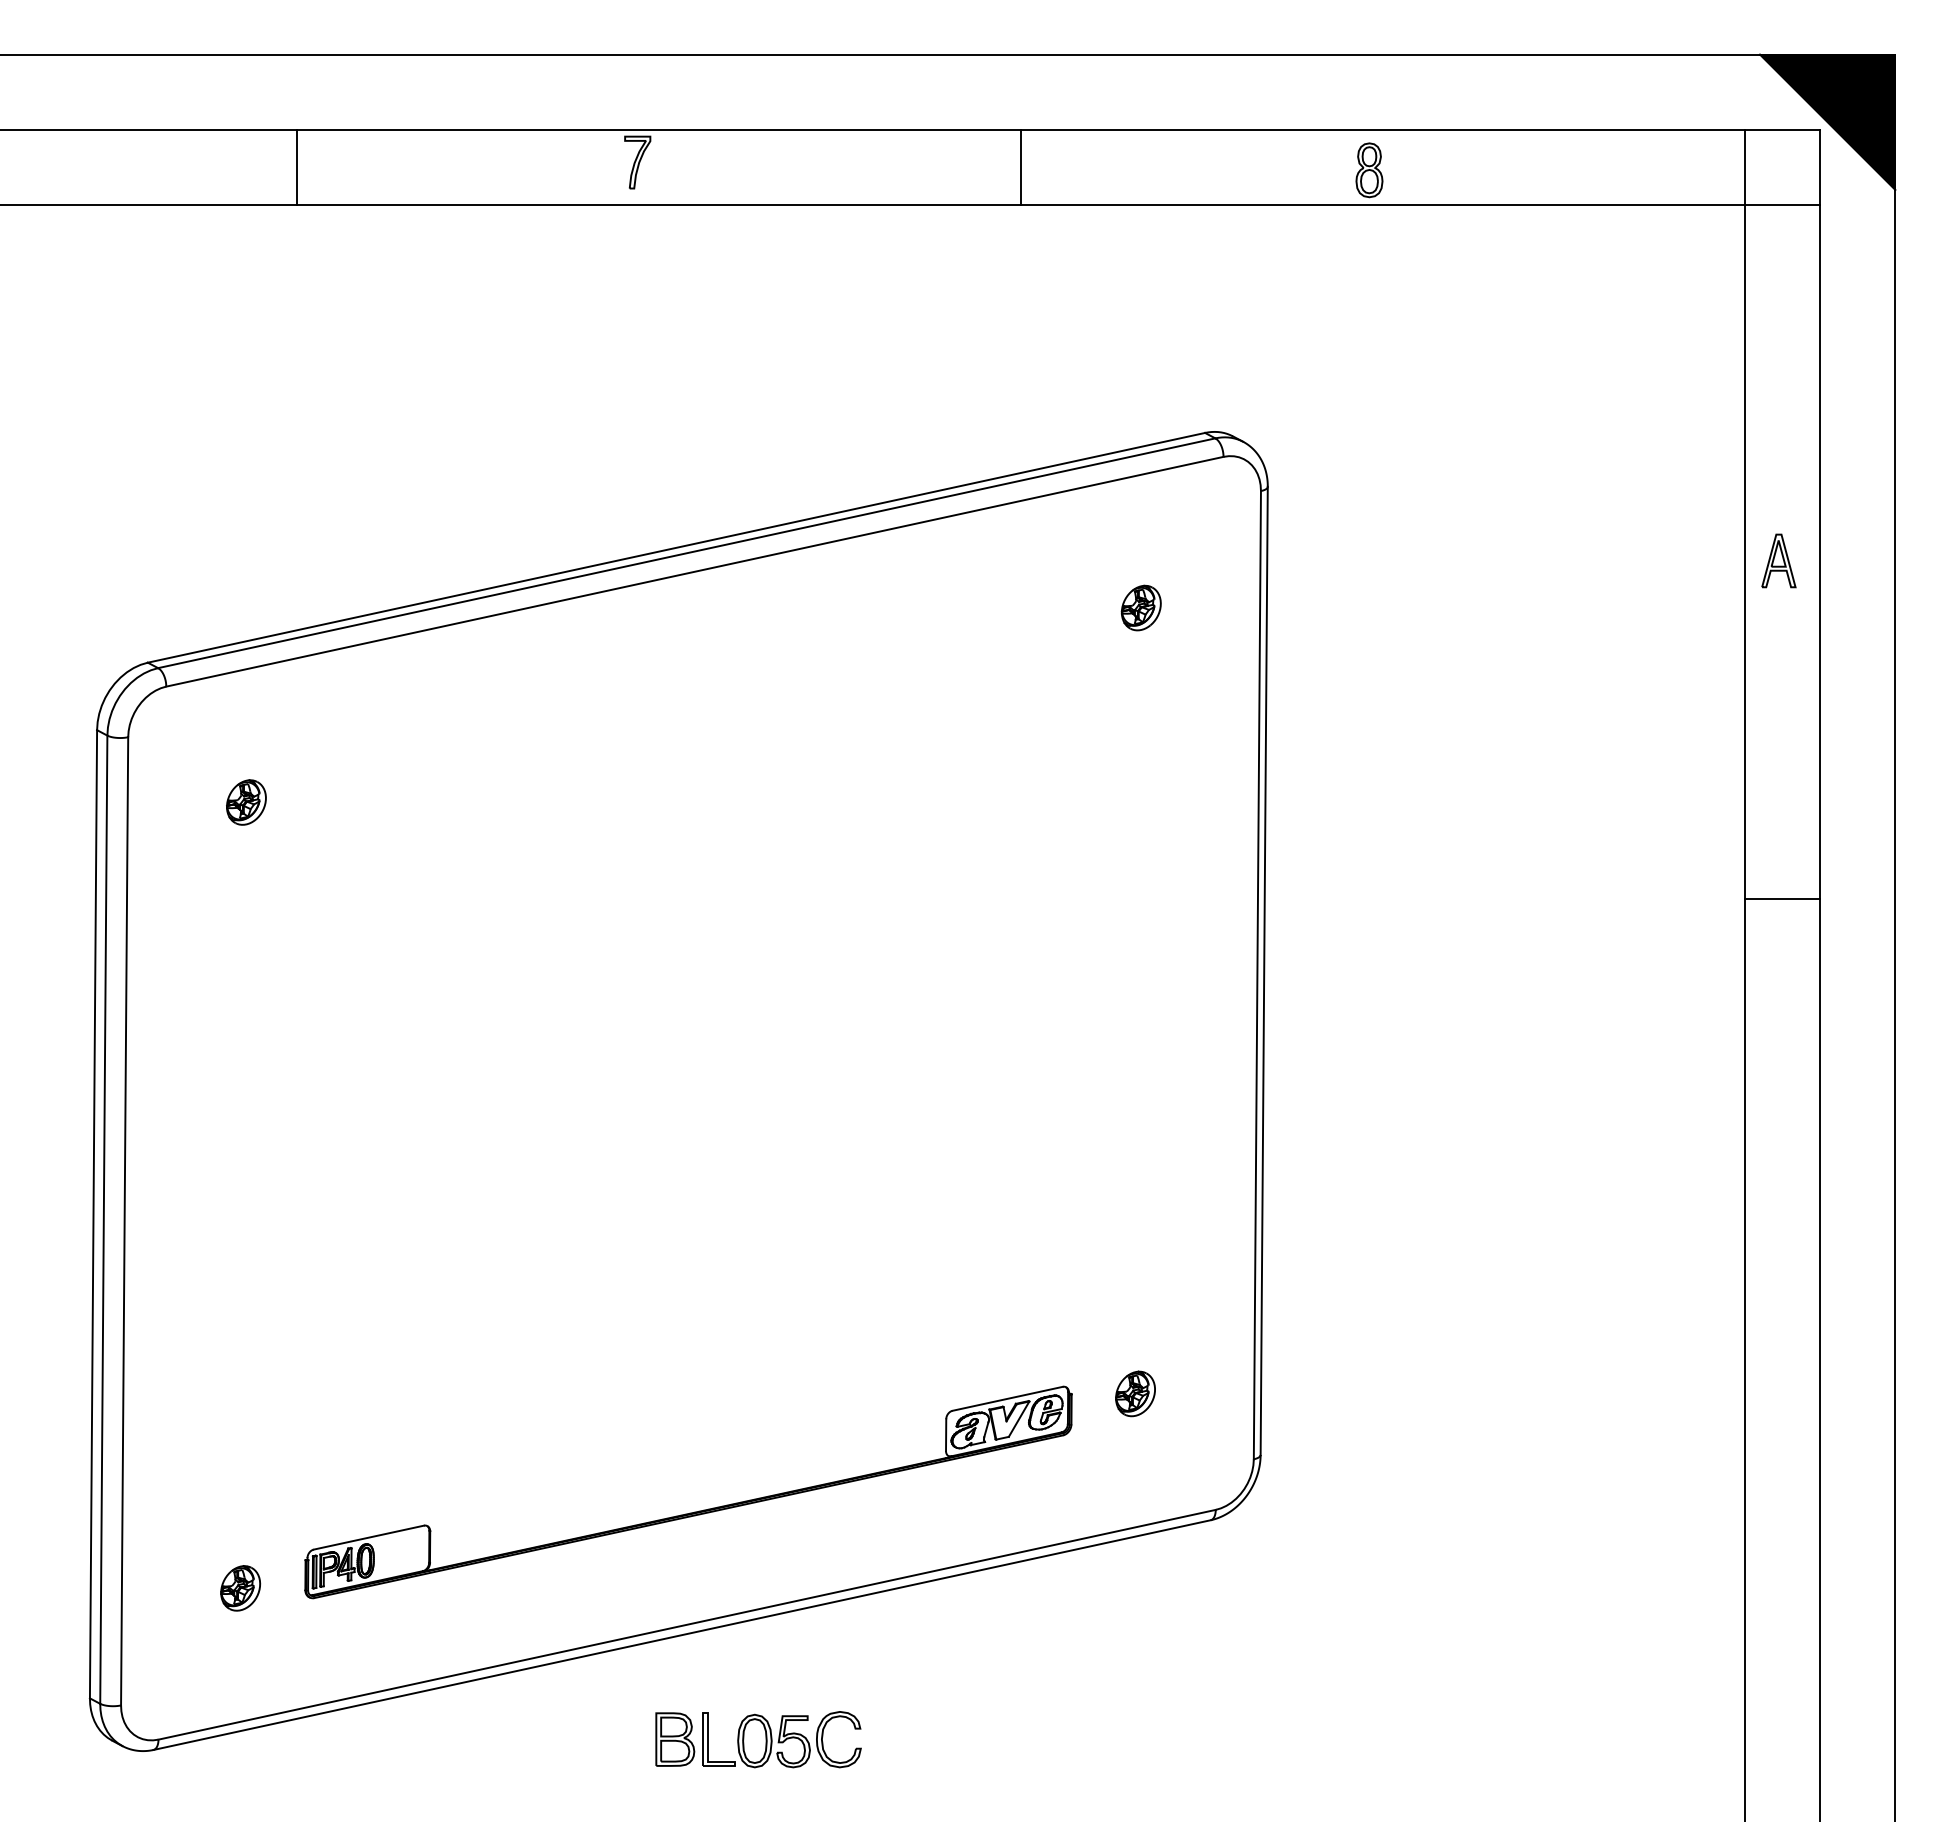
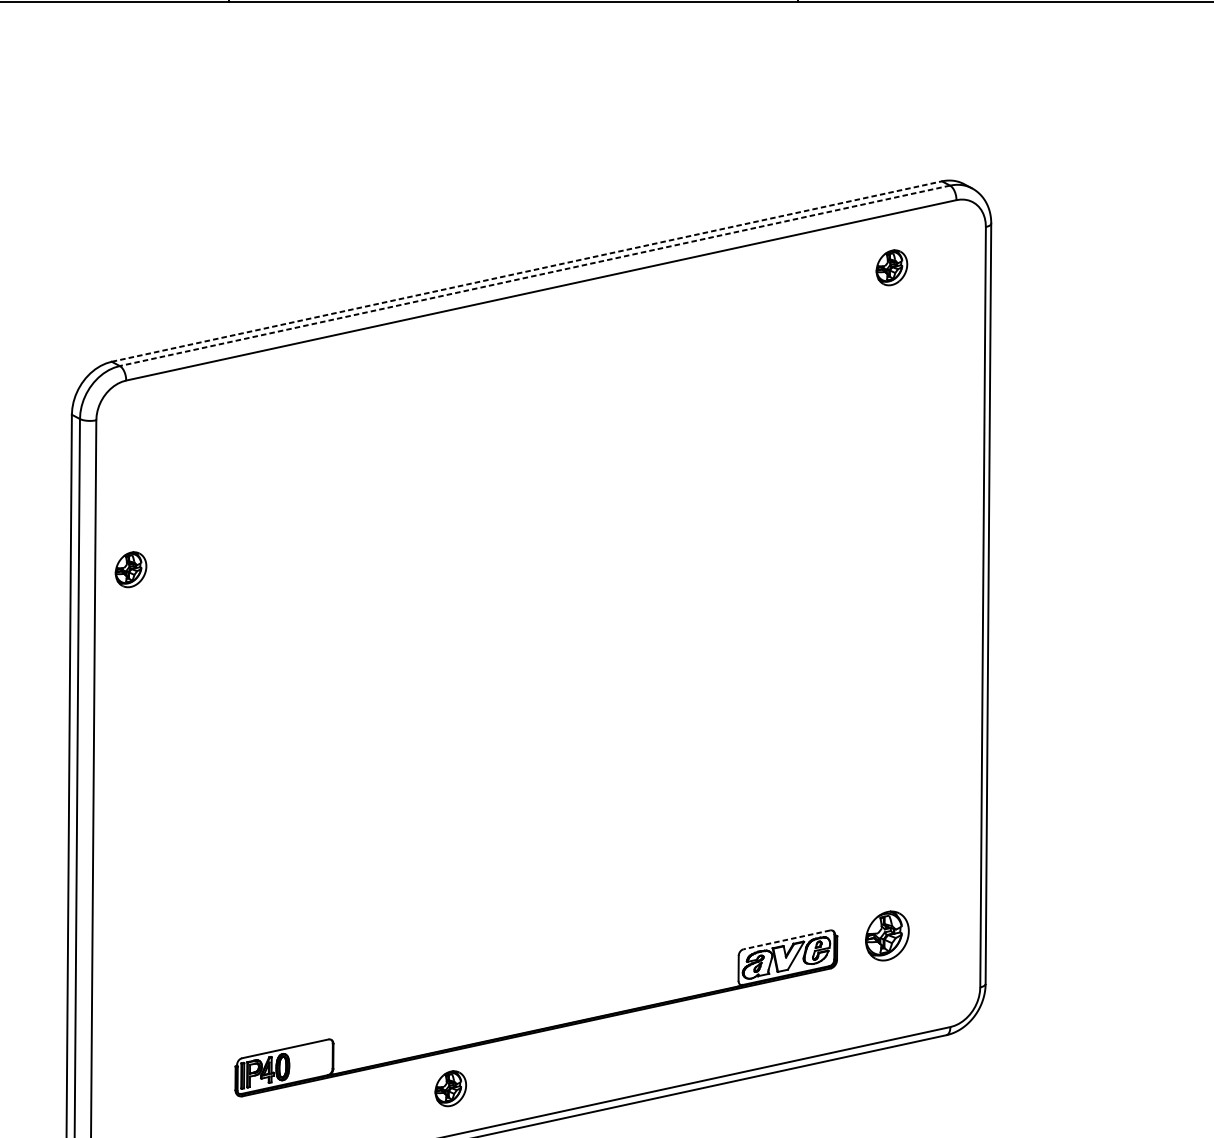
line: (676, 547) -> (526, 271), solid -> dashed
line: (686, 553) -> (534, 276), solid -> dashed
part: (1140, 607) -> (891, 267), moved
part: (246, 802) -> (131, 569), moved
part: (1135, 1393) -> (887, 935), size x1.4
line: (1007, 1398) -> (786, 939), solid -> dashed
part: (240, 1588) -> (450, 1088), moved

